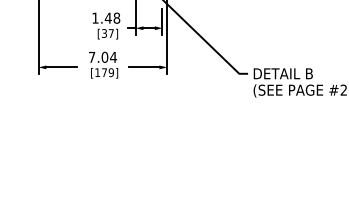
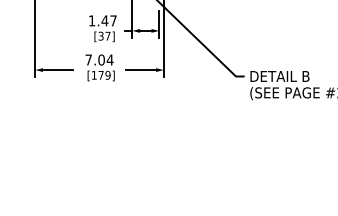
text: (116, 17) -> (113, 20), 1.48 -> 1.47

